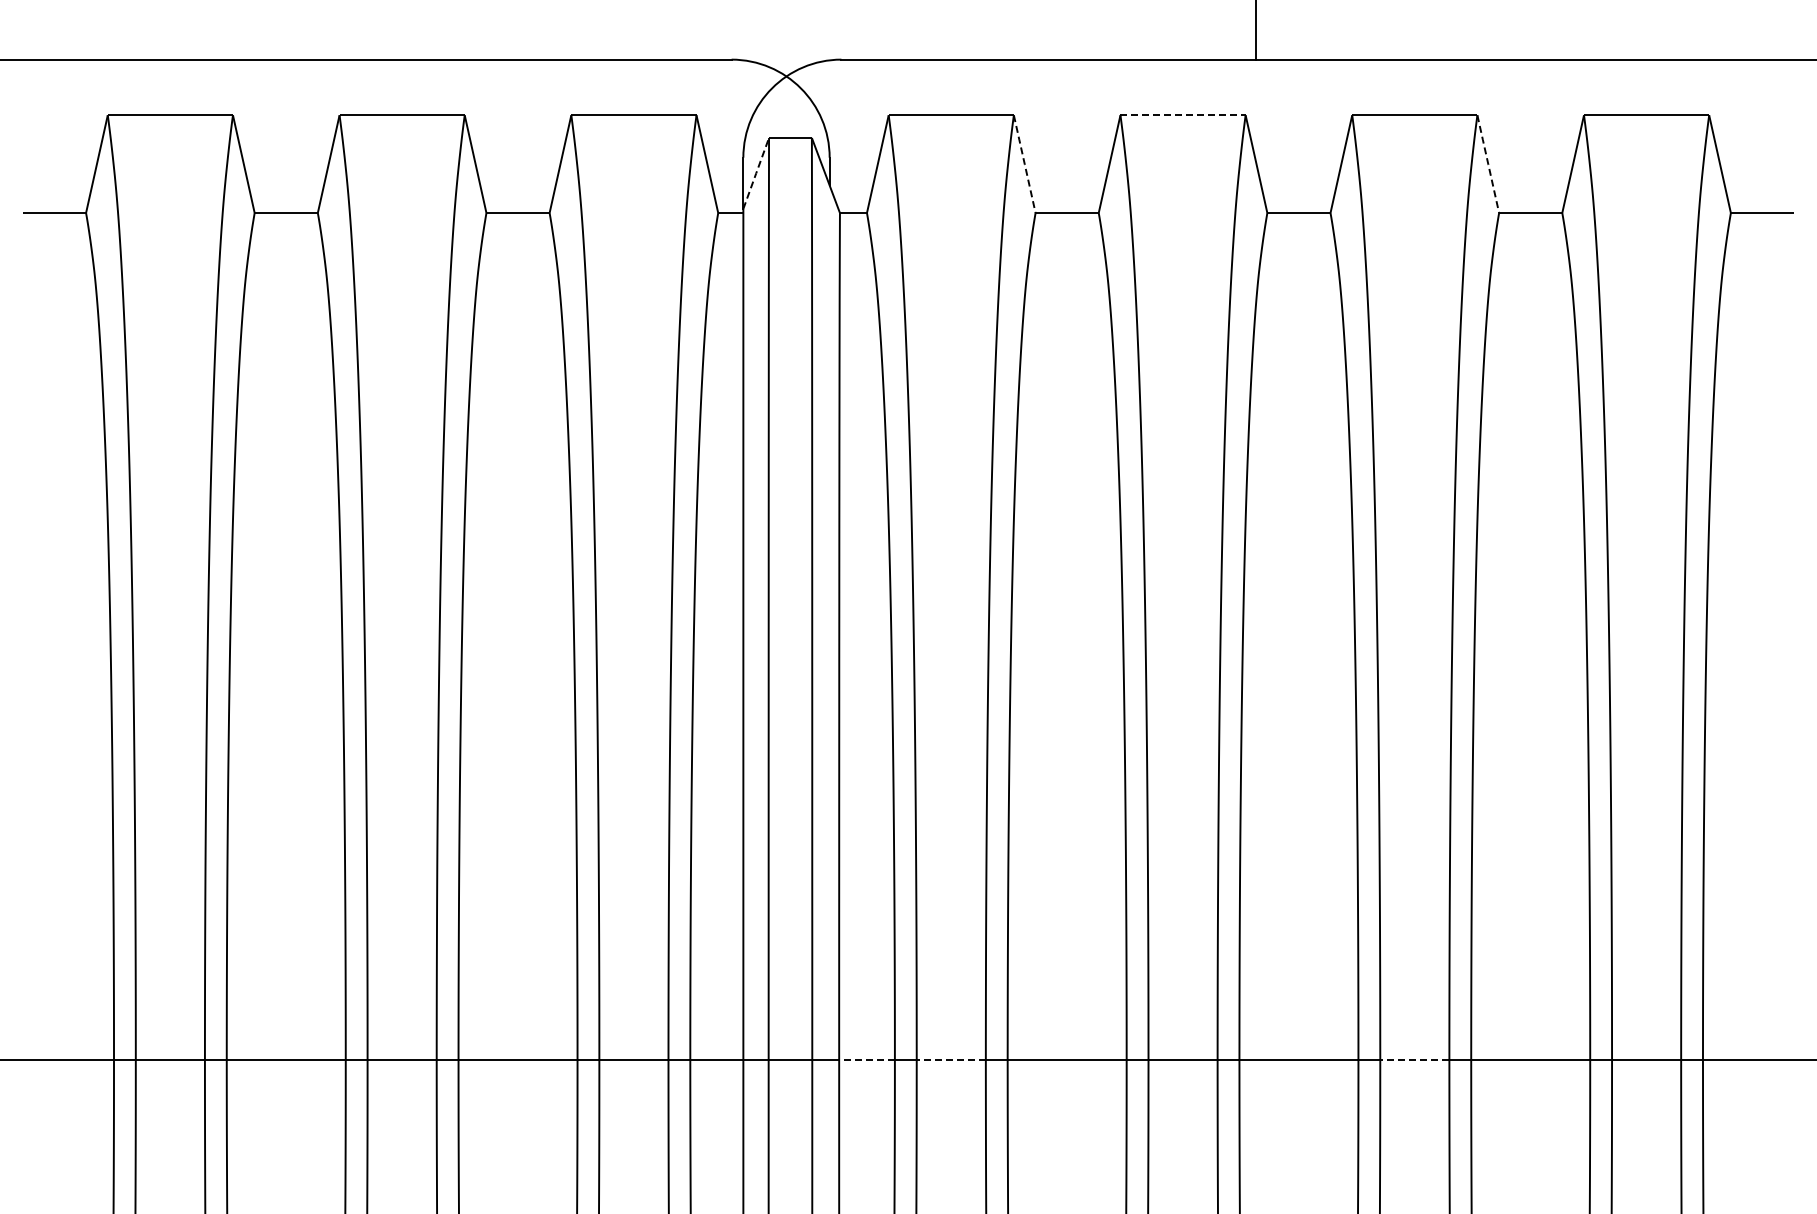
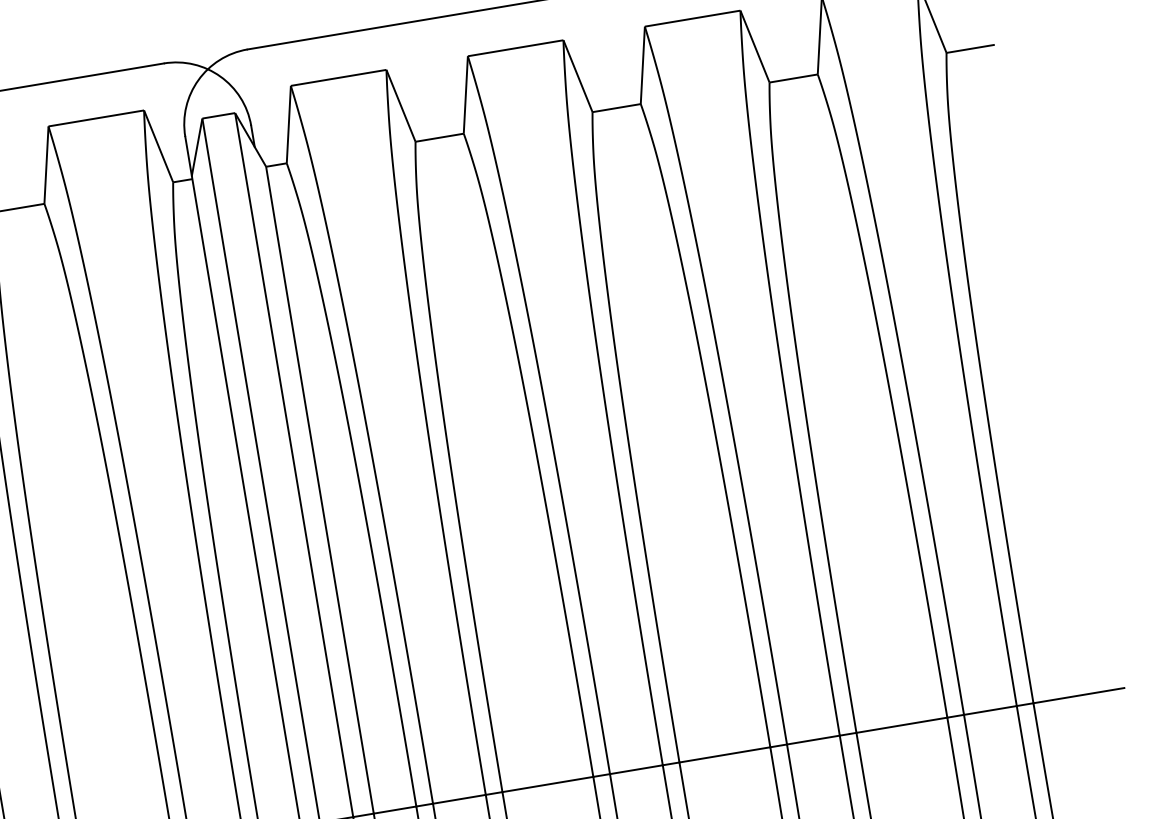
line: (1183, 115) -> (516, 48), dashed -> solid
line: (1024, 163) -> (400, 105), dashed -> solid
line: (1488, 163) -> (755, 46), dashed -> solid
line: (756, 173) -> (197, 147), dashed -> solid
line: (867, 1059) -> (395, 809), dashed -> solid
line: (951, 1059) -> (459, 798), dashed -> solid
line: (1414, 1059) -> (813, 739), dashed -> solid

